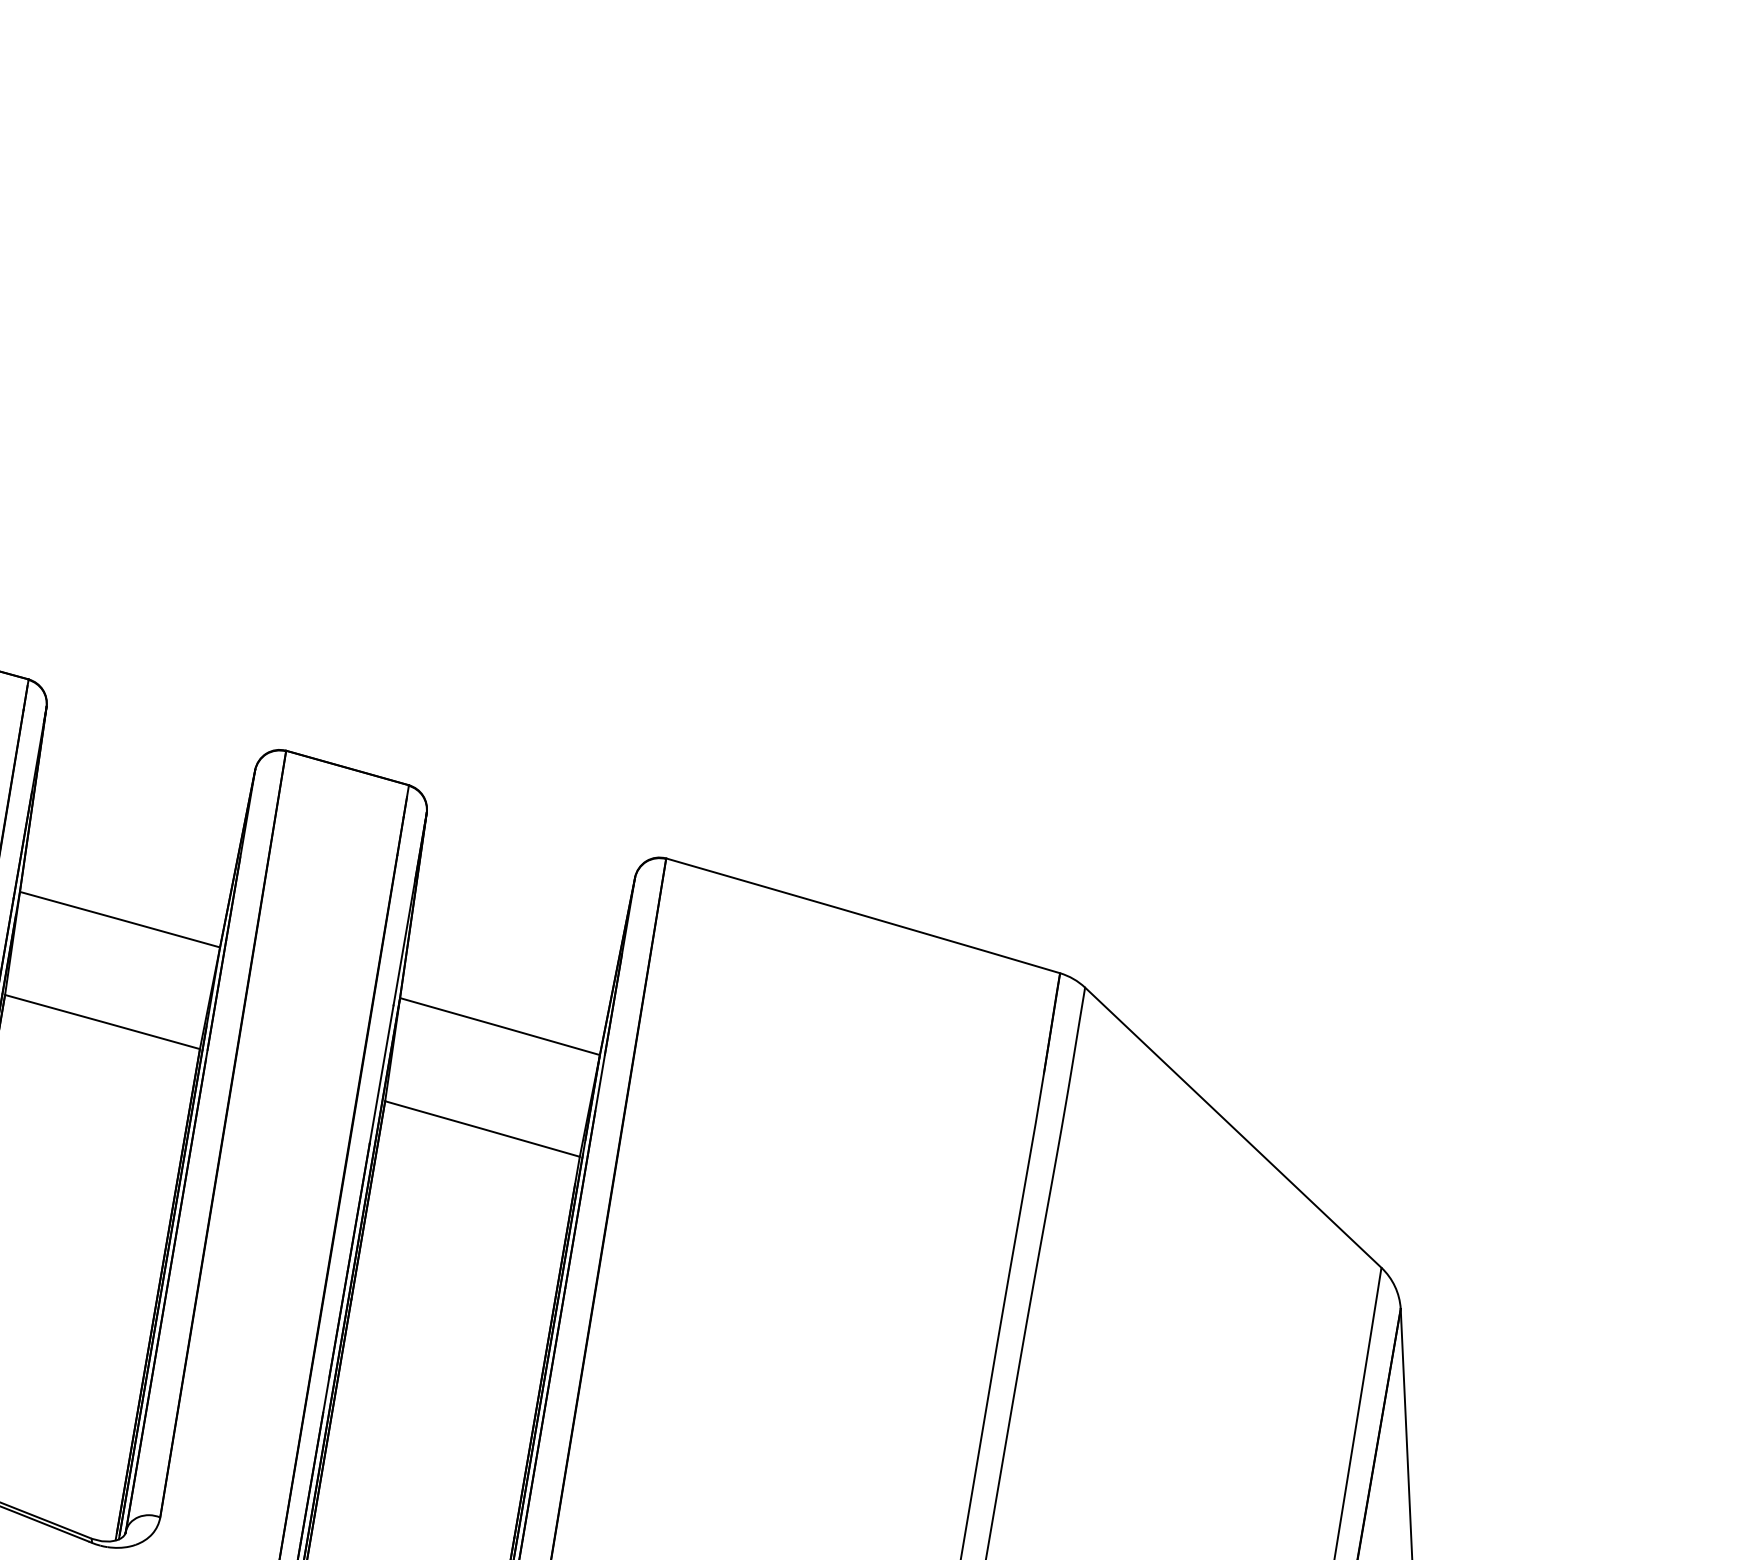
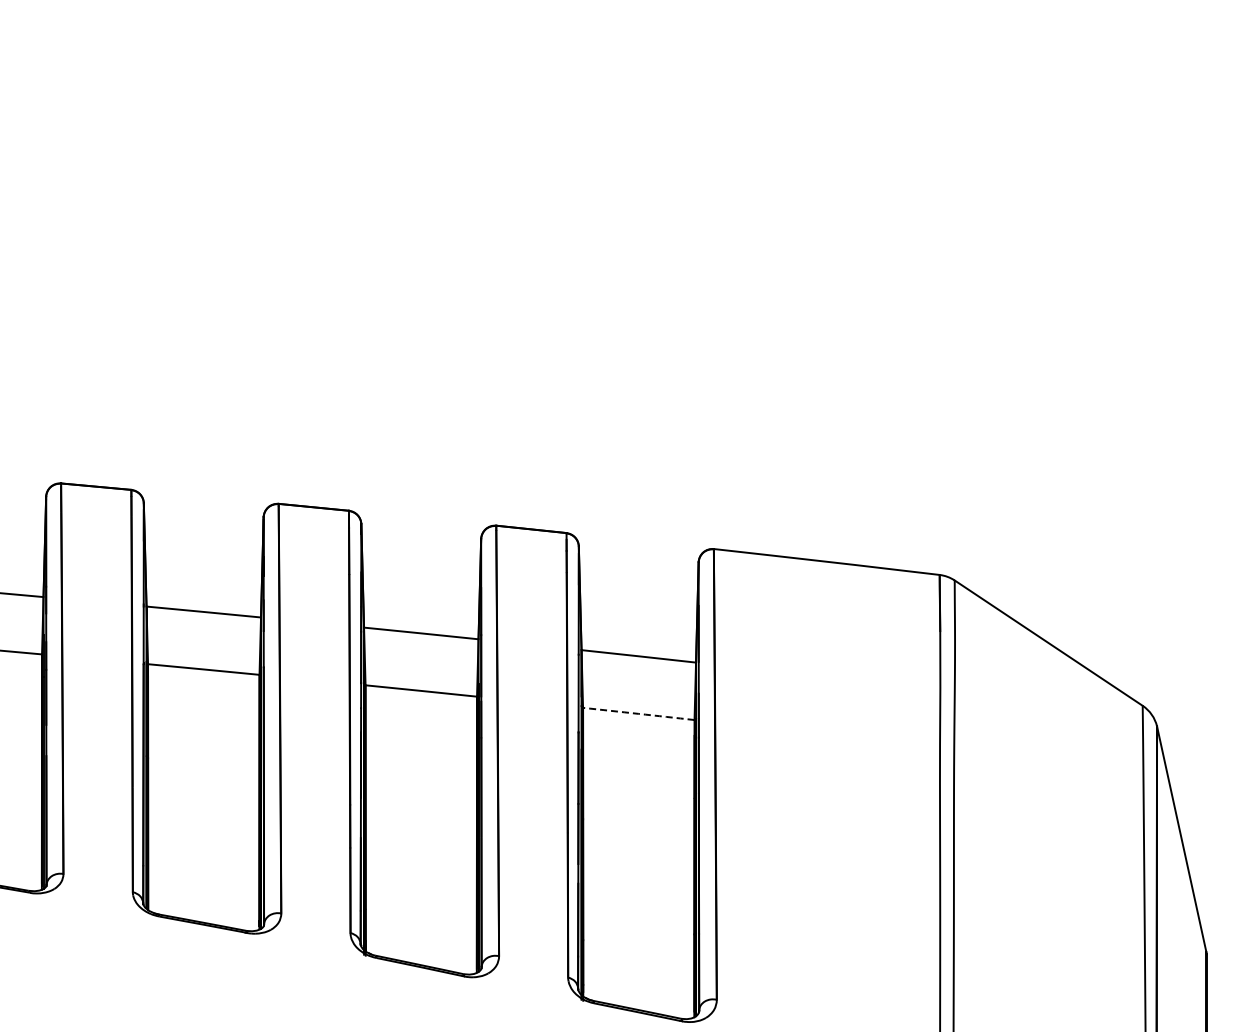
arc: (482, 1128) -> (638, 713), solid -> dashed

